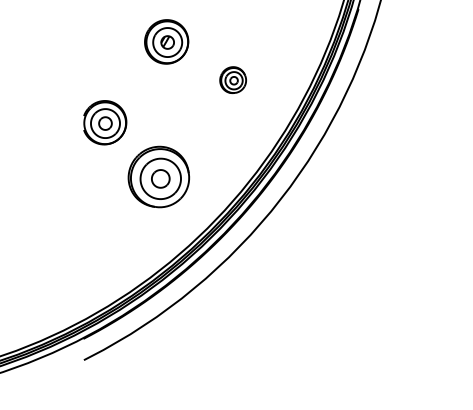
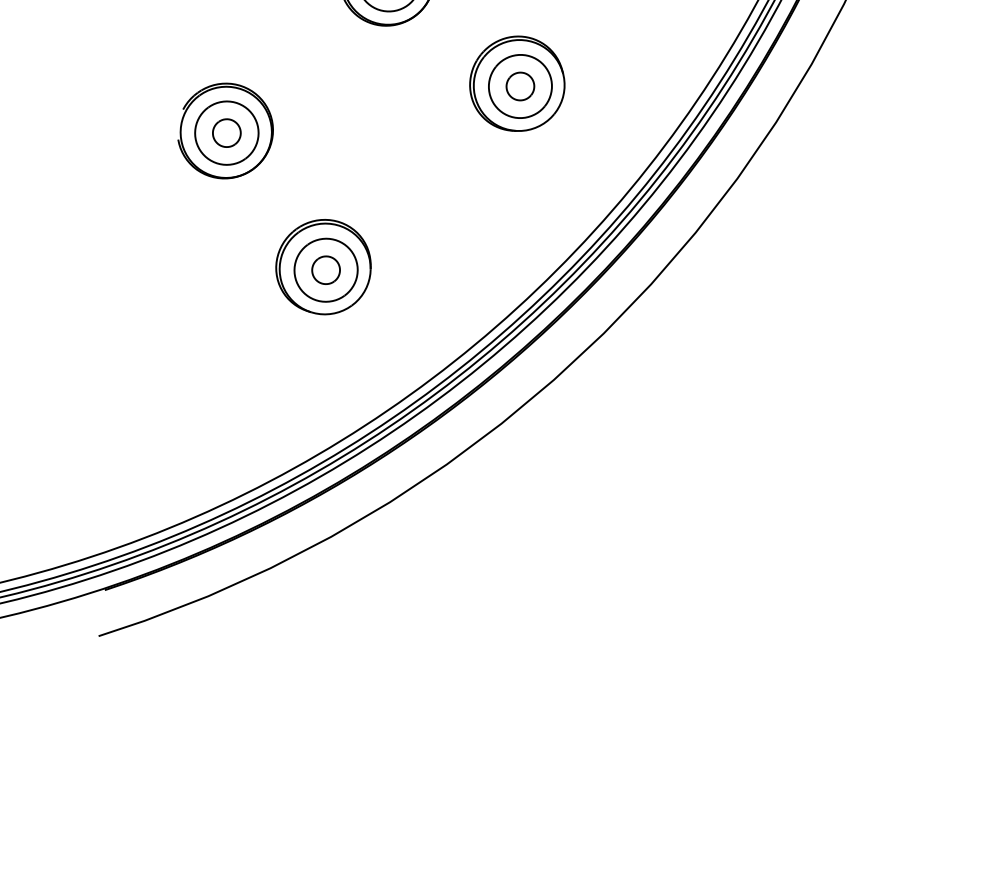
part: (232, 79) -> (516, 81), size x1.67
part: (158, 176) -> (322, 265), size x0.71

